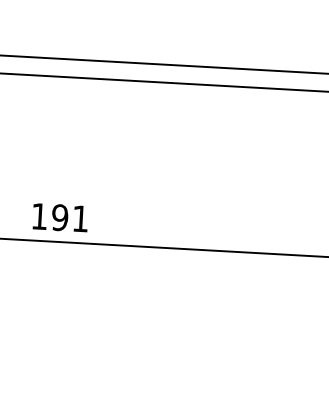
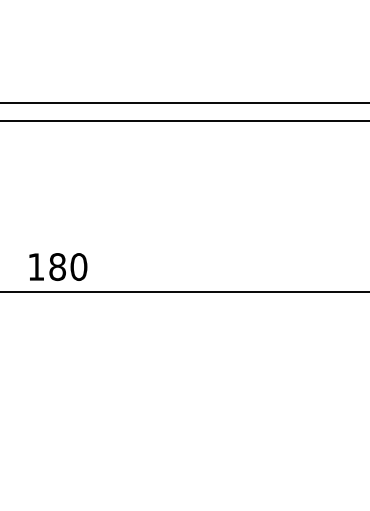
text: (70, 218) -> (68, 267), 191 -> 180

